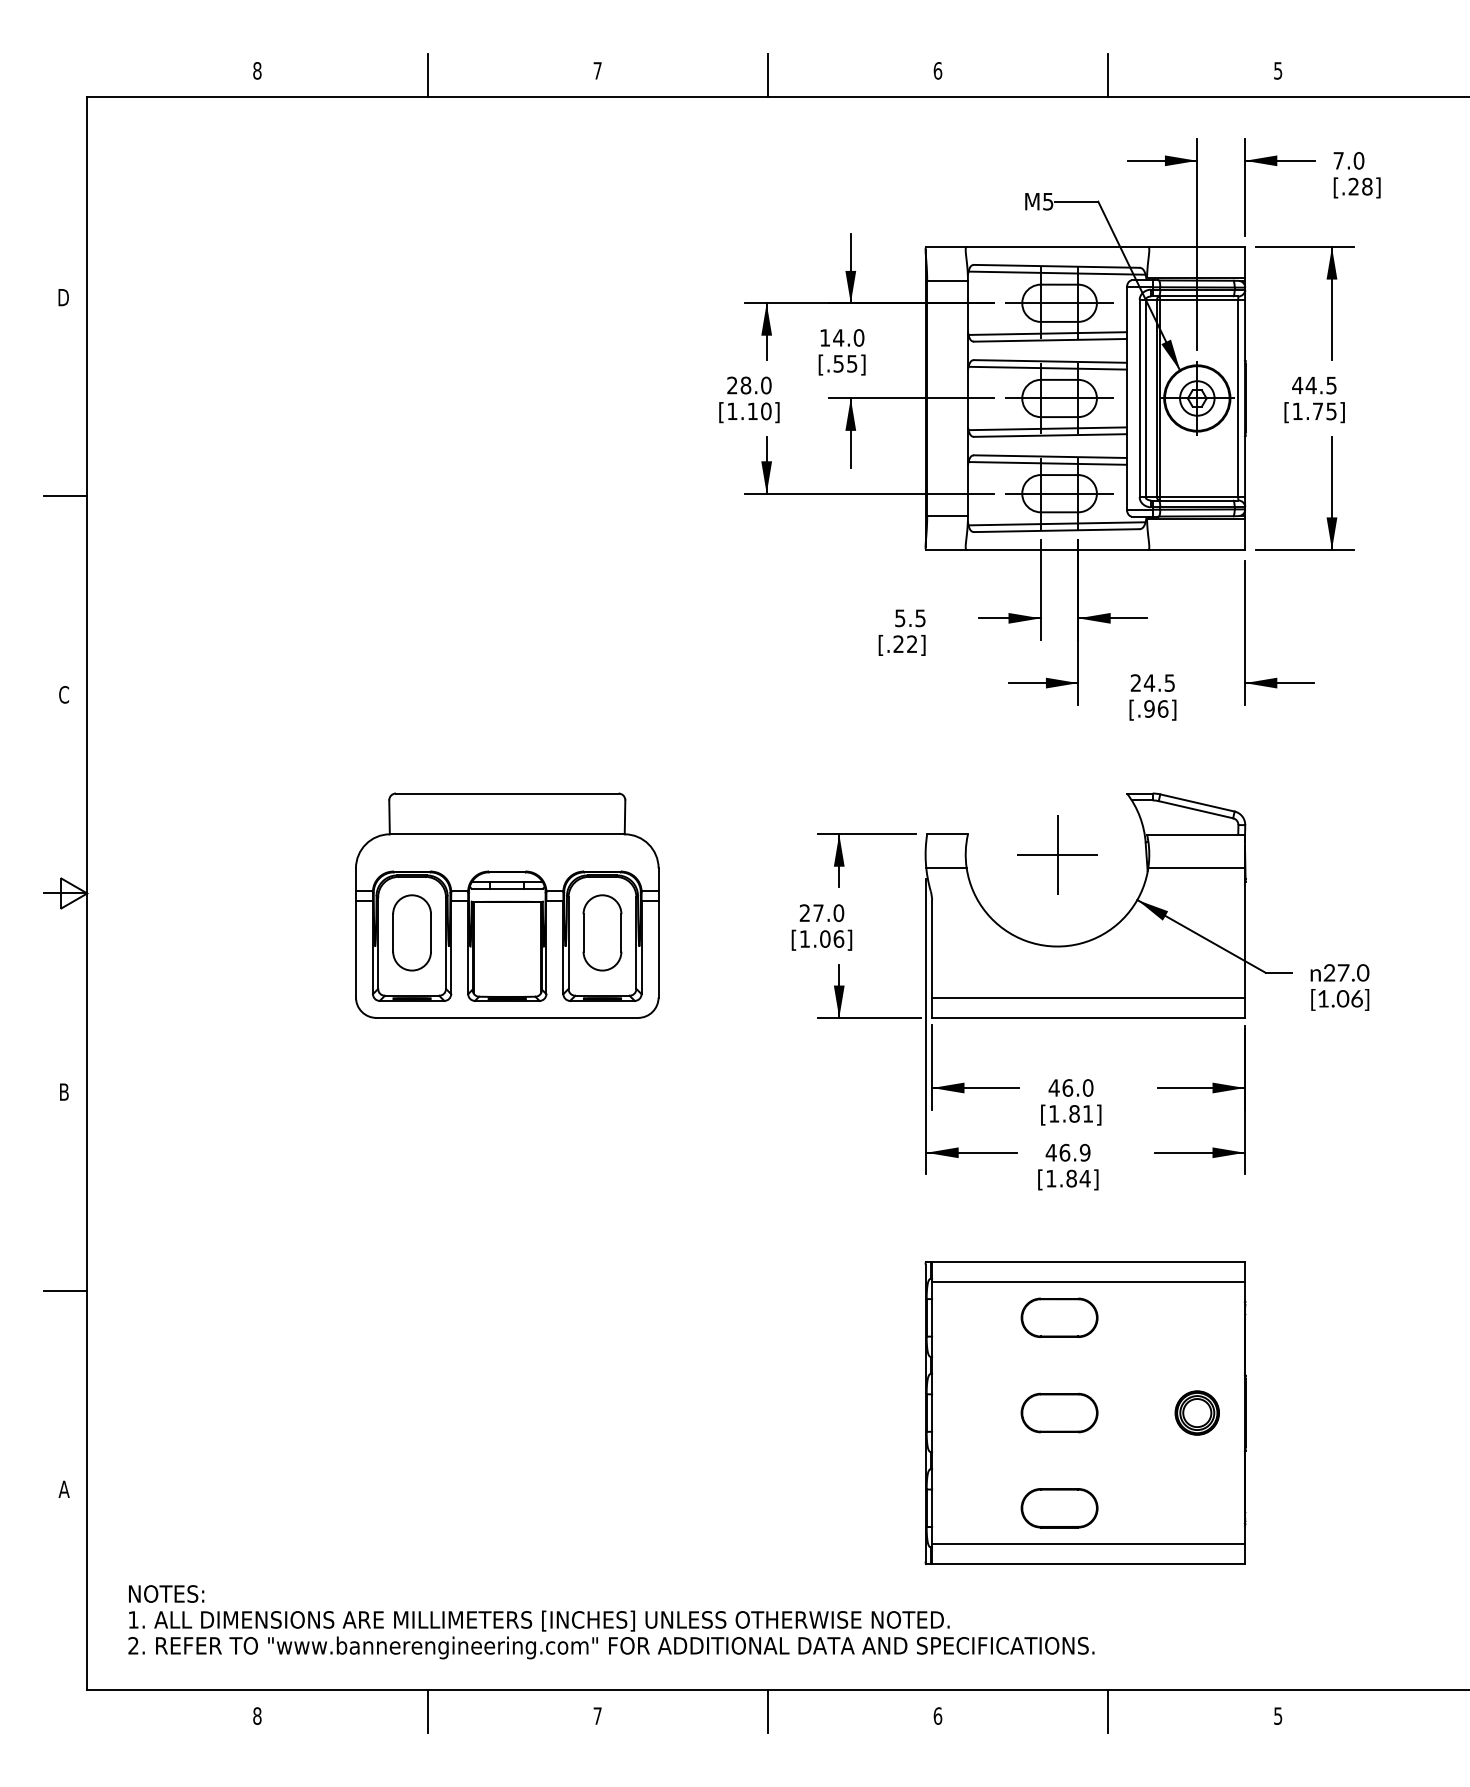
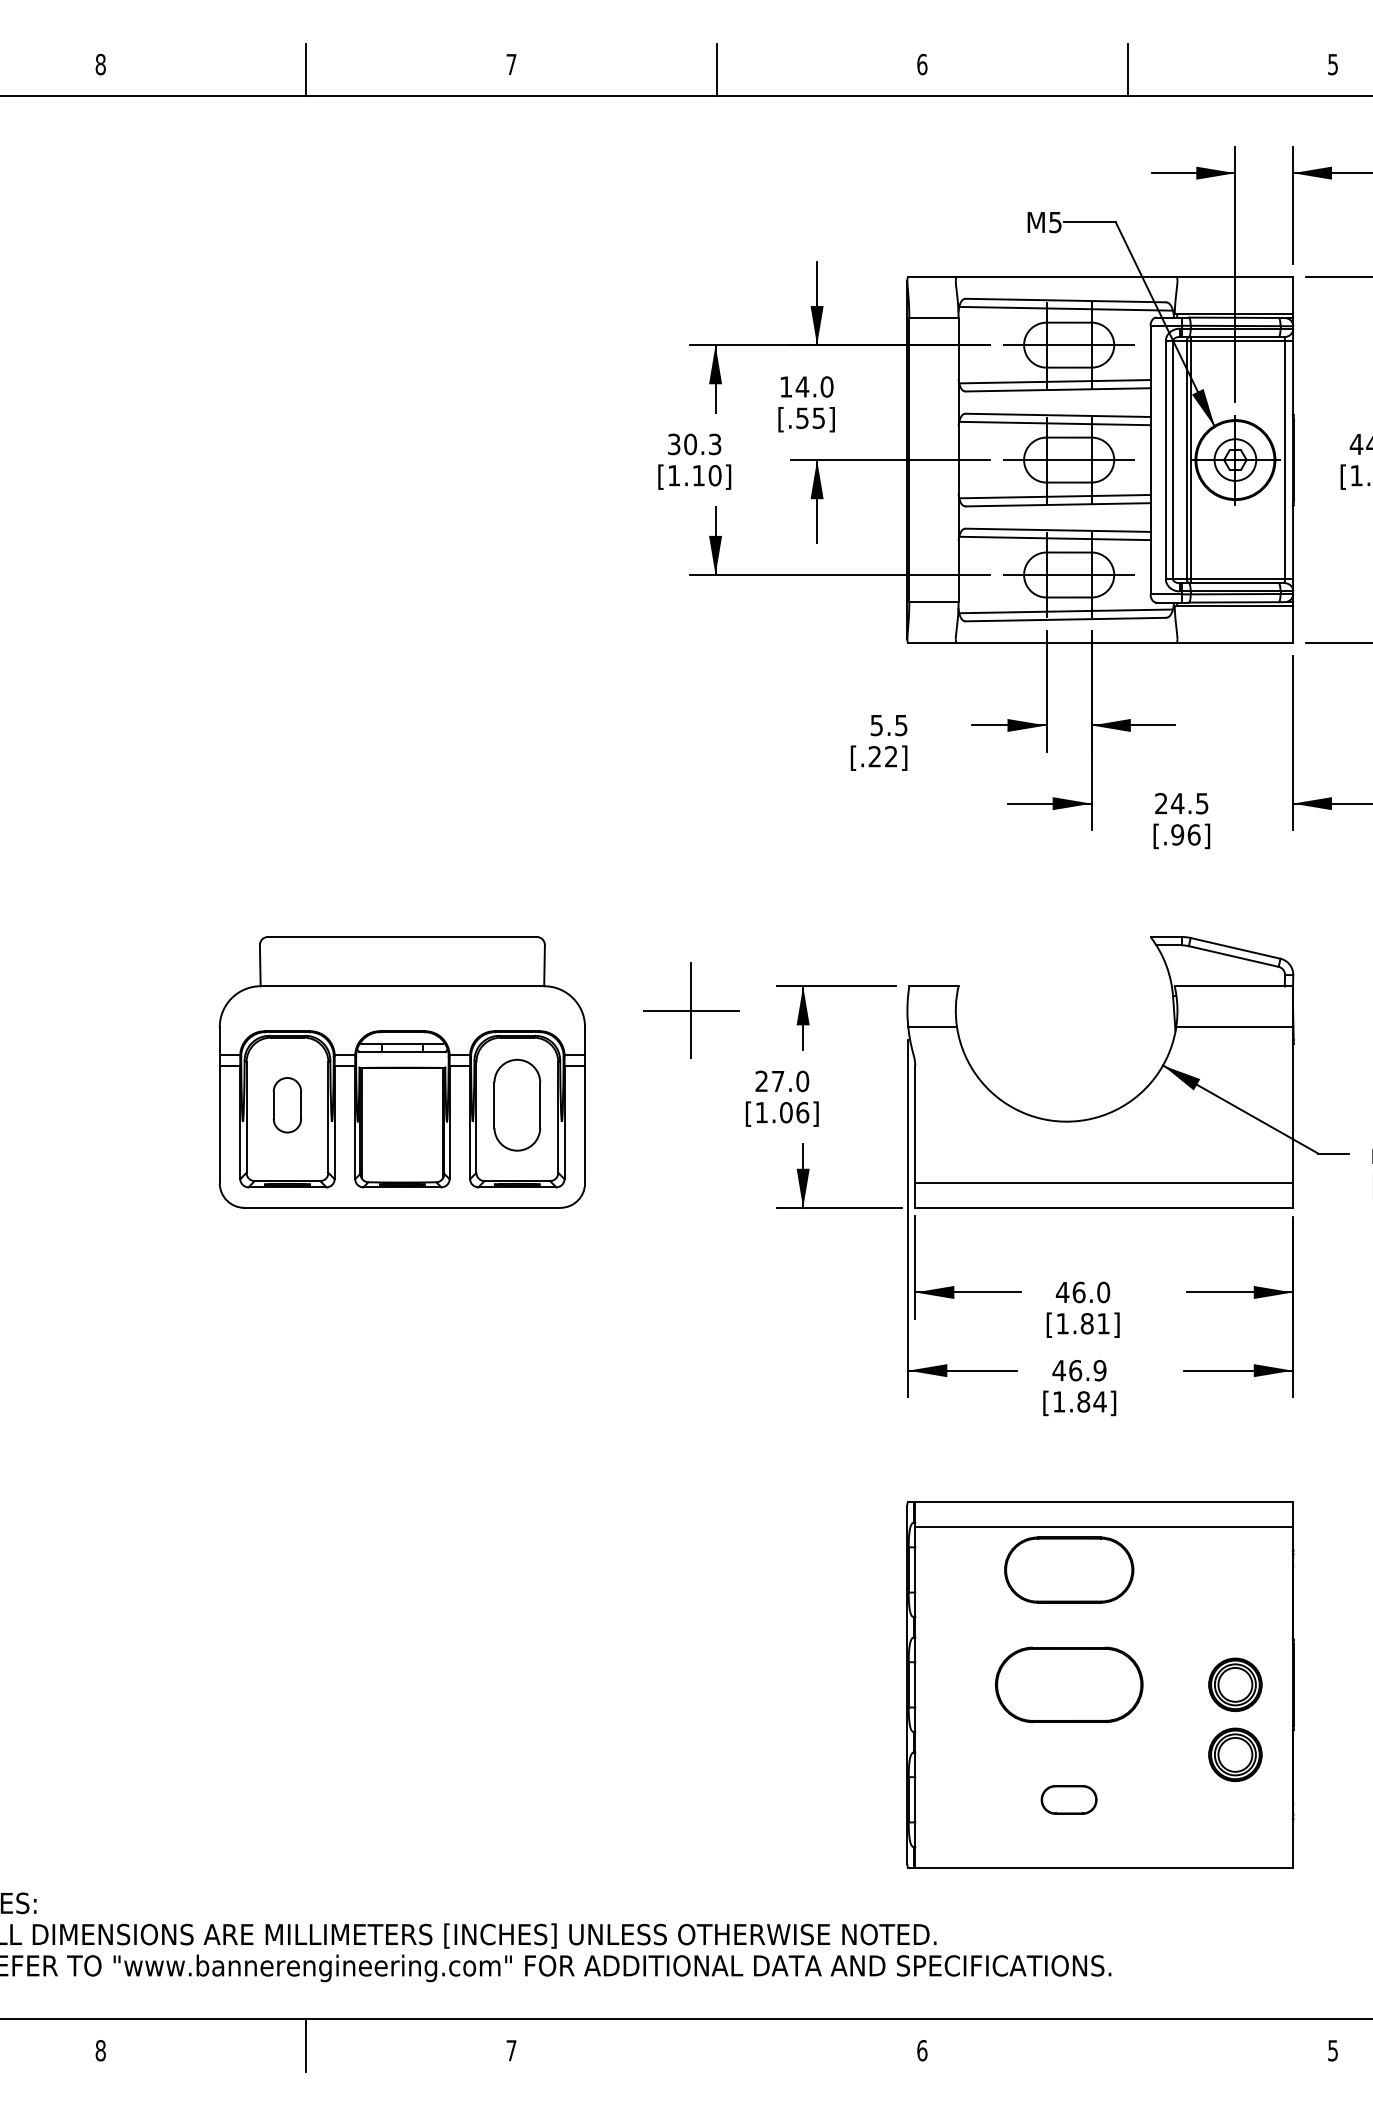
text: (749, 385) -> (694, 444), 28.0 -> 30.3
part: (1057, 854) -> (691, 1010), moved
part: (411, 932) -> (286, 1104), size x0.6
part: (1059, 1317) -> (1069, 1569), size x1.4
part: (1059, 1412) -> (1069, 1684), size x1.6
part: (1196, 1470) -> (1234, 1754), added
part: (1059, 1508) -> (1069, 1800), size x0.6
line: (1088, 1543) -> (1104, 1842), removed
line: (767, 1711) -> (716, 2045), removed
line: (1108, 1711) -> (1128, 2045), removed

